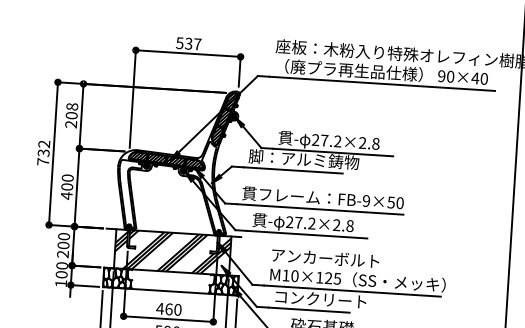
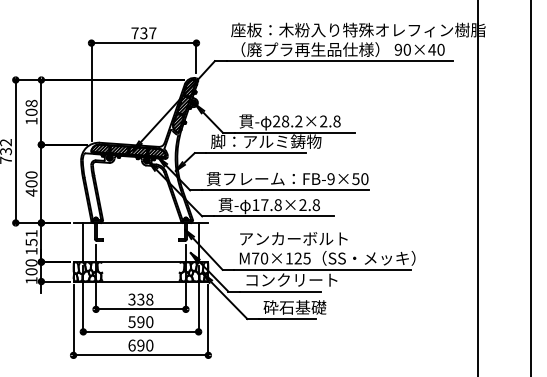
text: (179, 43) -> (134, 33), 537 -> 737
text: (71, 123) -> (31, 120), 208 -> 108
text: (324, 140) -> (285, 121), 27.2×2.8 -> 28.2×2.8
text: (300, 223) -> (266, 205), 27.2×2.8 -> 17.8×2.8
text: (63, 245) -> (31, 242), 200 -> 151
hatch: (172, 252) -> (140, 242), removed
text: (286, 275) -> (255, 258), M10×125 -> M70×125
text: (168, 309) -> (140, 299), 460 -> 338

